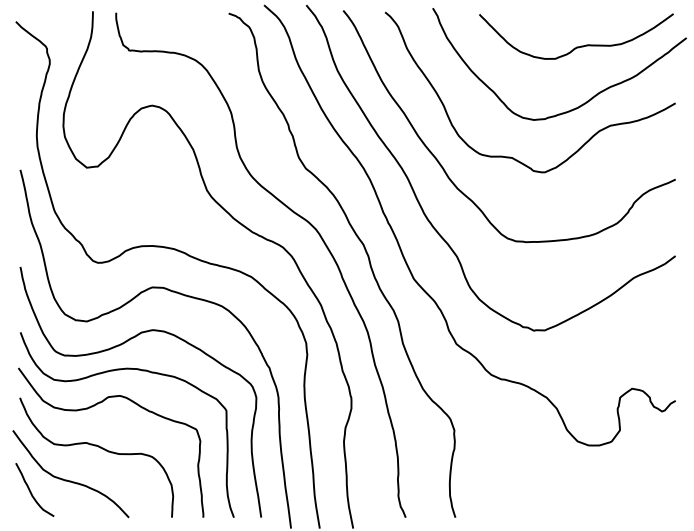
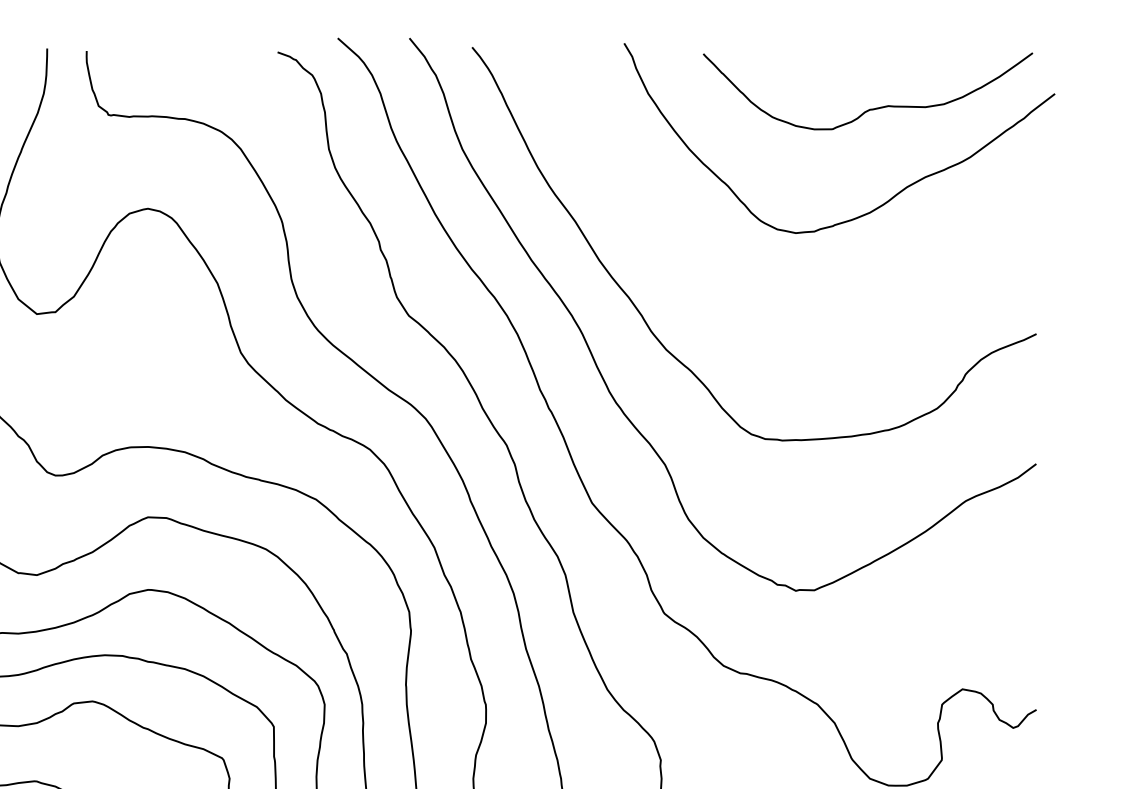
curve: (510, 156) -> (756, 295), removed

